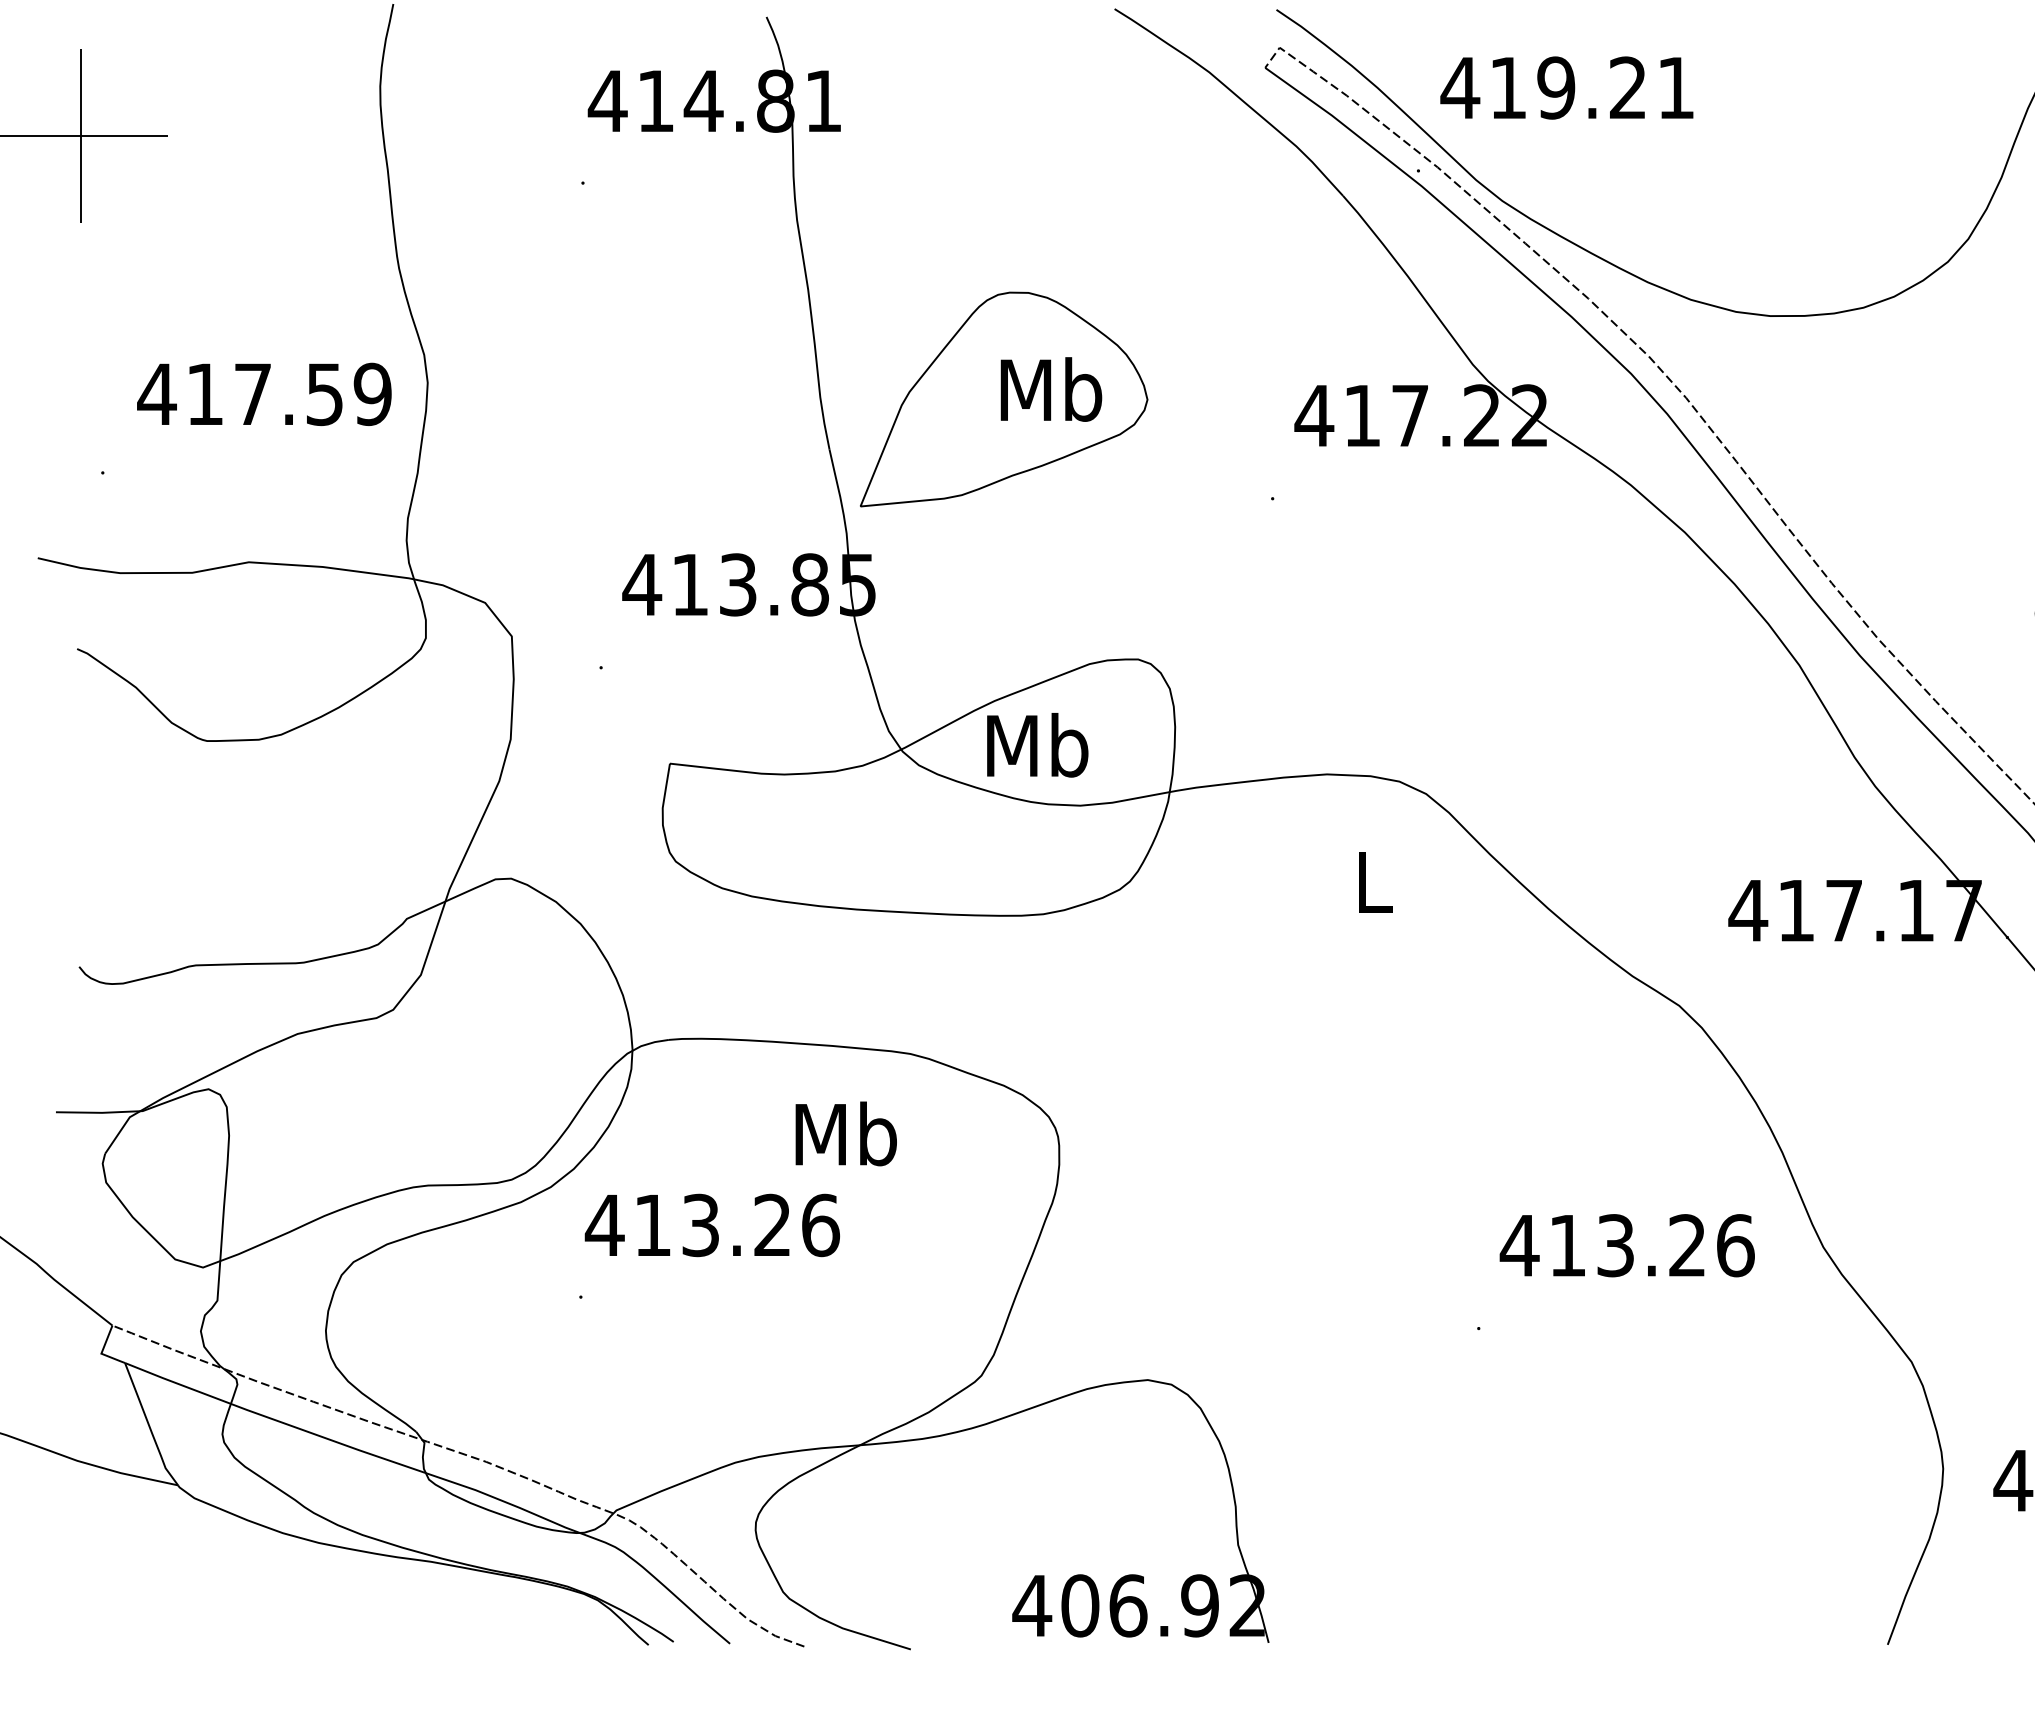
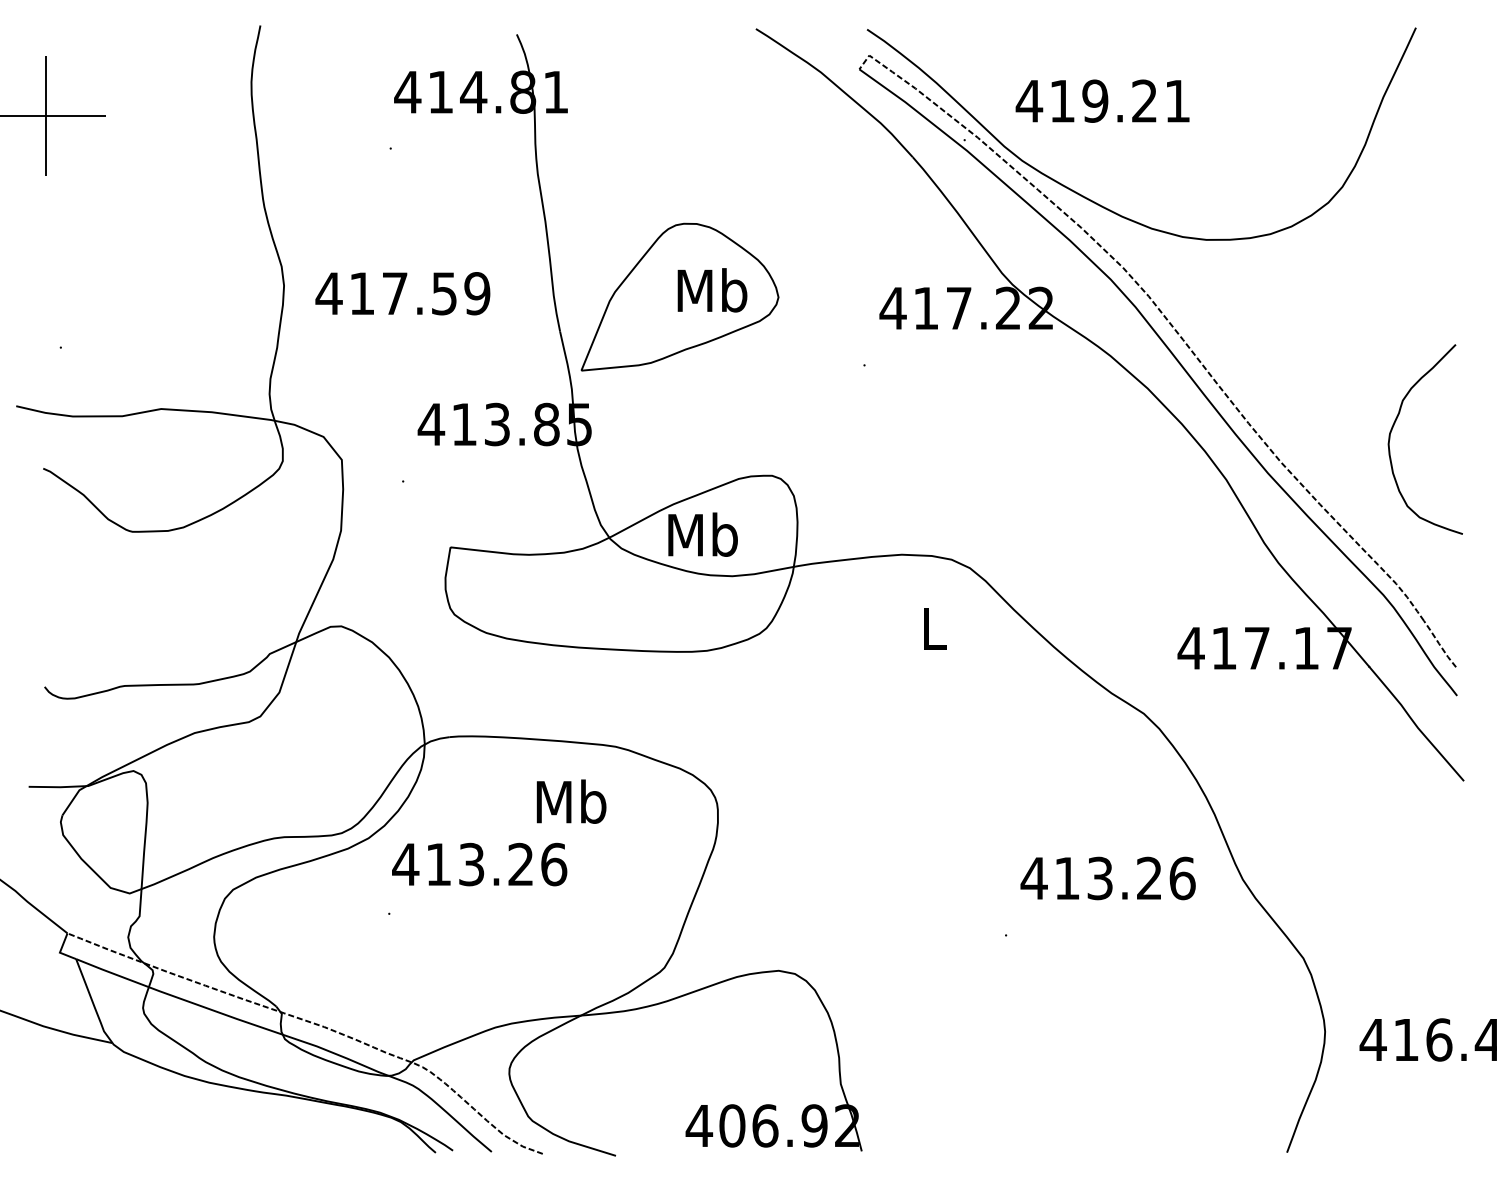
text: (1566, 86) -> (1102, 100), moved
text: (263, 394) -> (402, 293), moved

